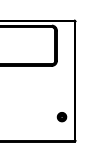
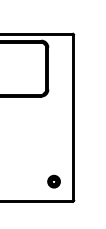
part: (61, 117) -> (53, 182), moved

